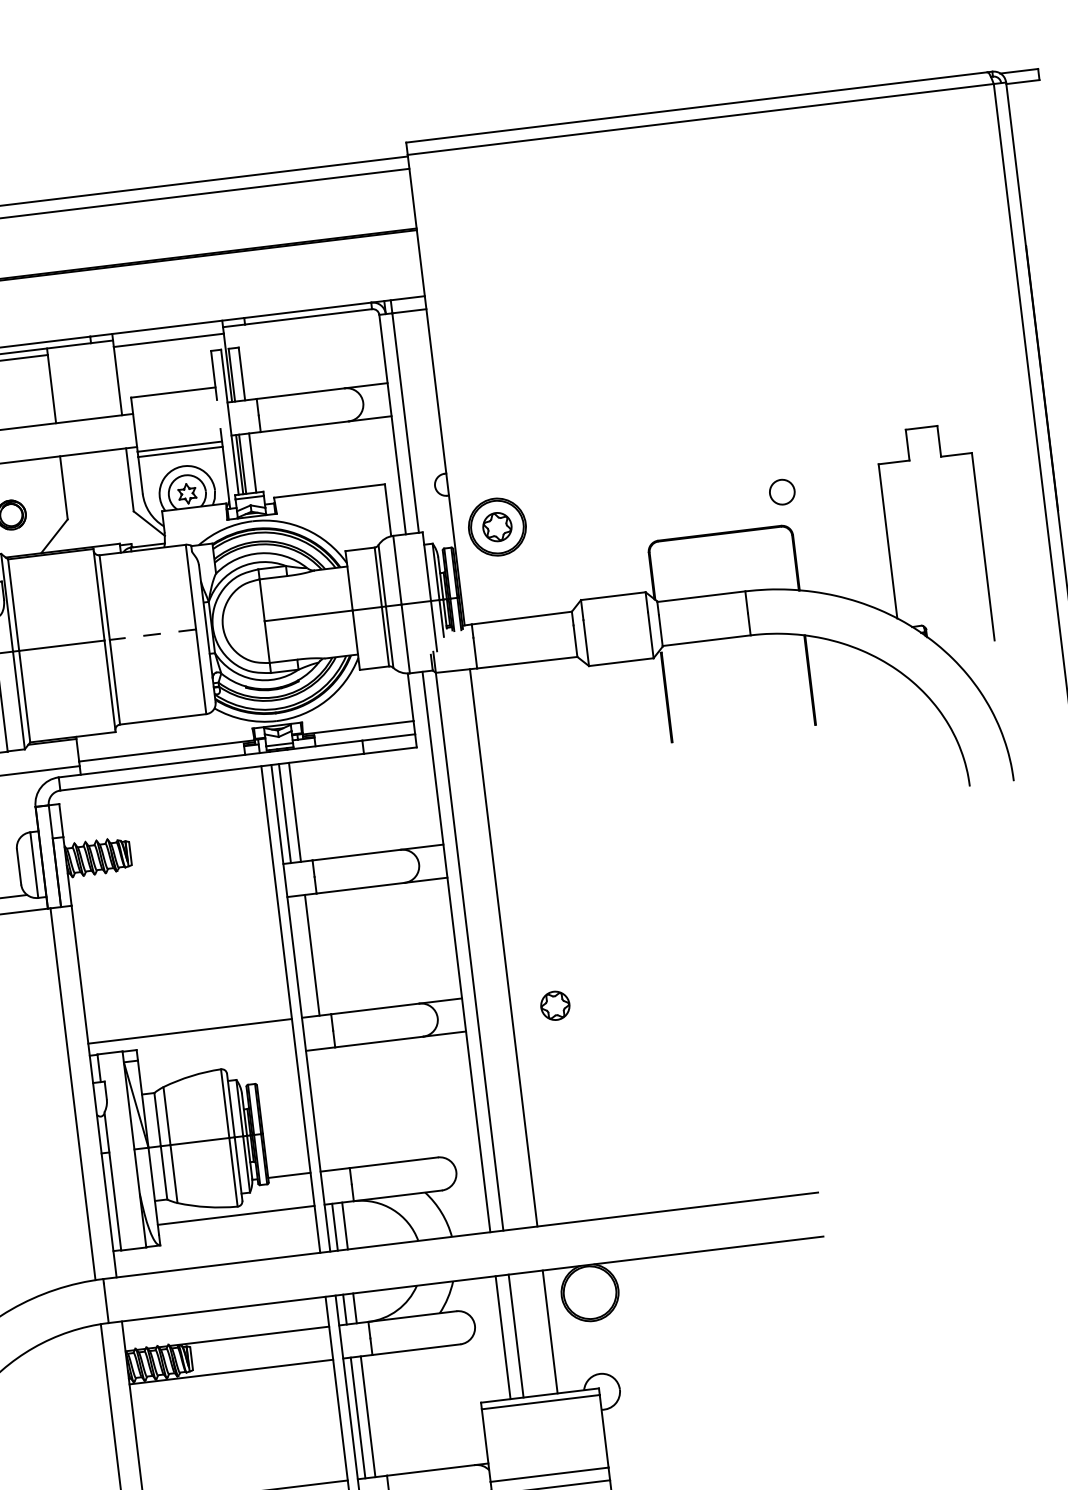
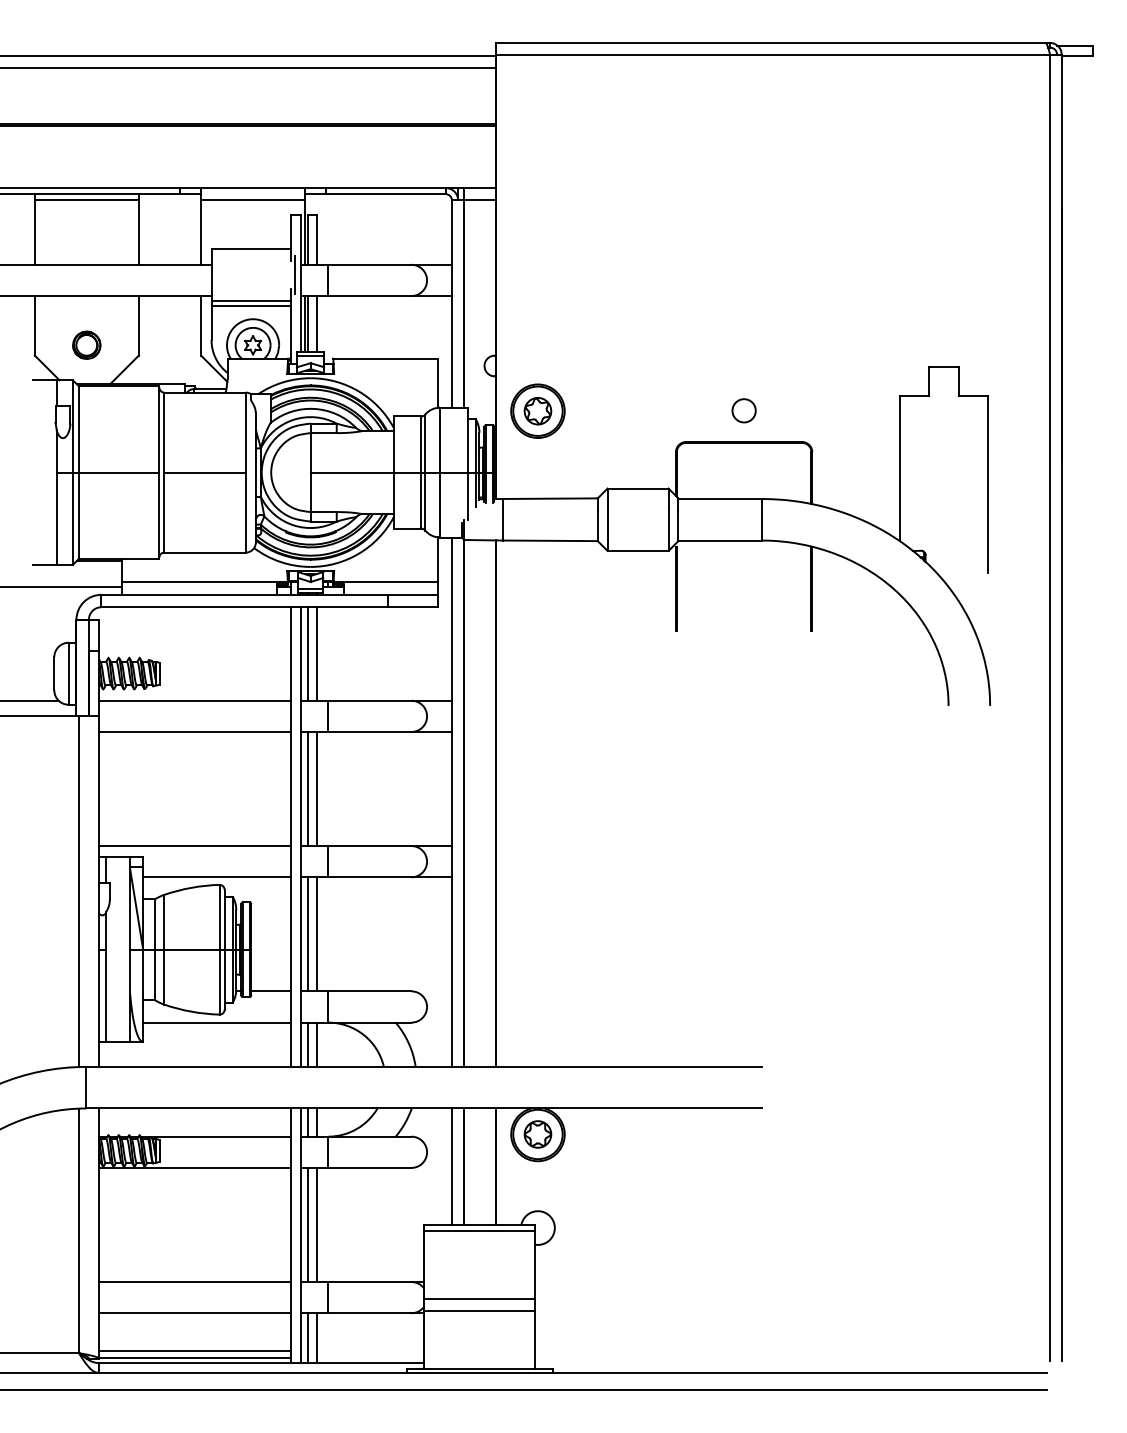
line: (222, 413) -> (294, 274), added
circle: (781, 491) -> (743, 410), moved
line: (153, 634) -> (205, 472), dashed -> solid
line: (170, 877) -> (194, 700), added
line: (174, 911) -> (194, 732), added
line: (301, 957) -> (307, 789), added
part: (554, 1005) -> (537, 1134), moved
line: (217, 1061) -> (217, 877), added
line: (331, 1109) -> (317, 934), added
line: (320, 1110) -> (307, 934), added

